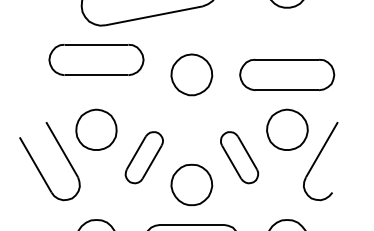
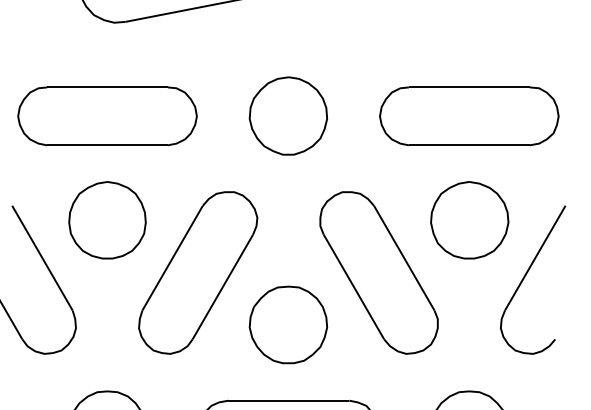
part: (96, 59) -> (107, 115), moved
part: (144, 157) -> (198, 272), size x1.67
part: (239, 157) -> (378, 272), size x1.67

